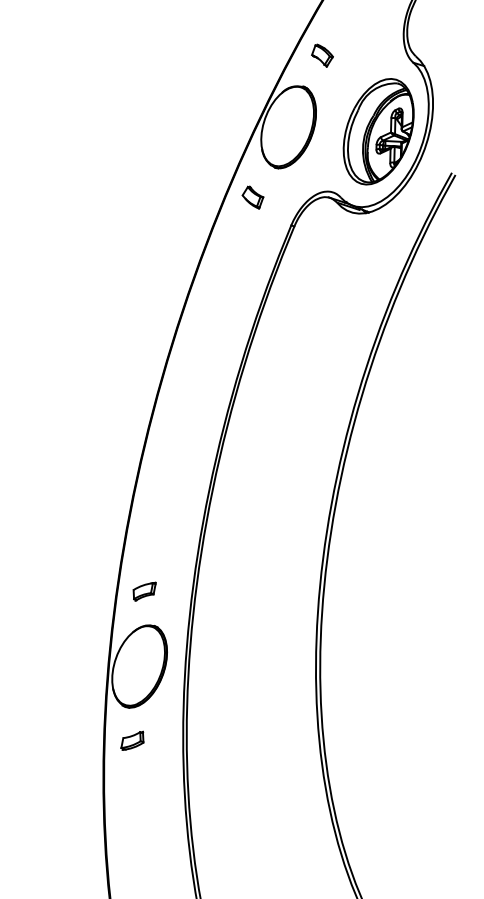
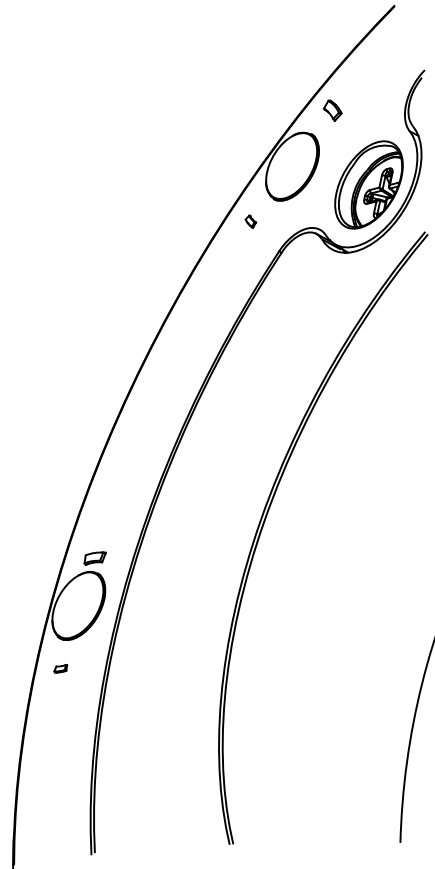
part: (252, 197) -> (250, 221), size x0.6
part: (144, 591) -> (94, 558), moved
part: (132, 740) -> (60, 668), size x0.6

